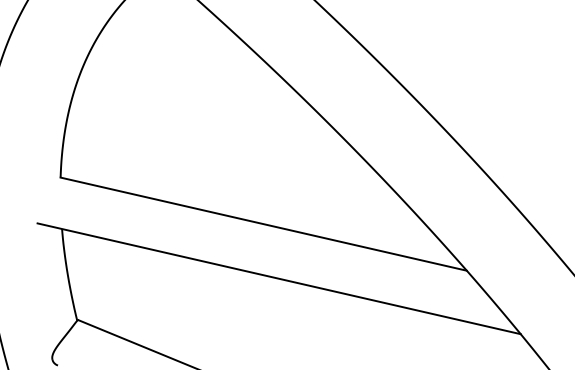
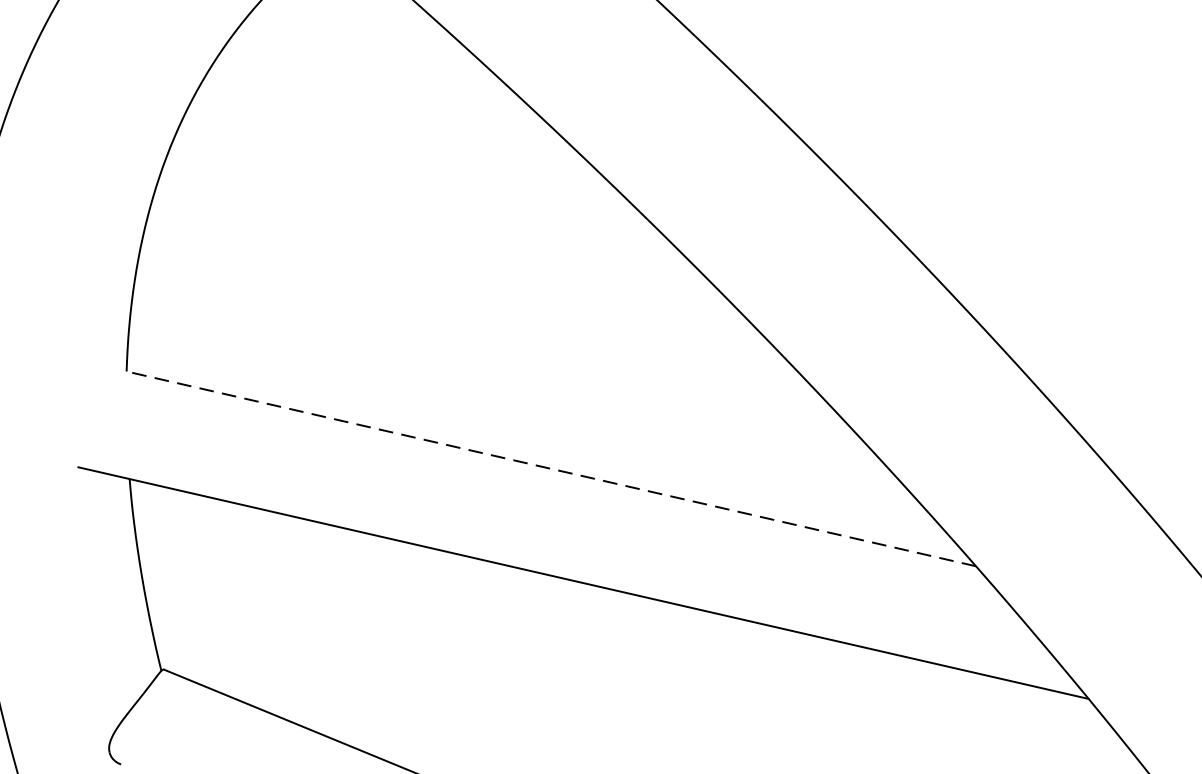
line: (263, 224) -> (550, 469), solid -> dashed

